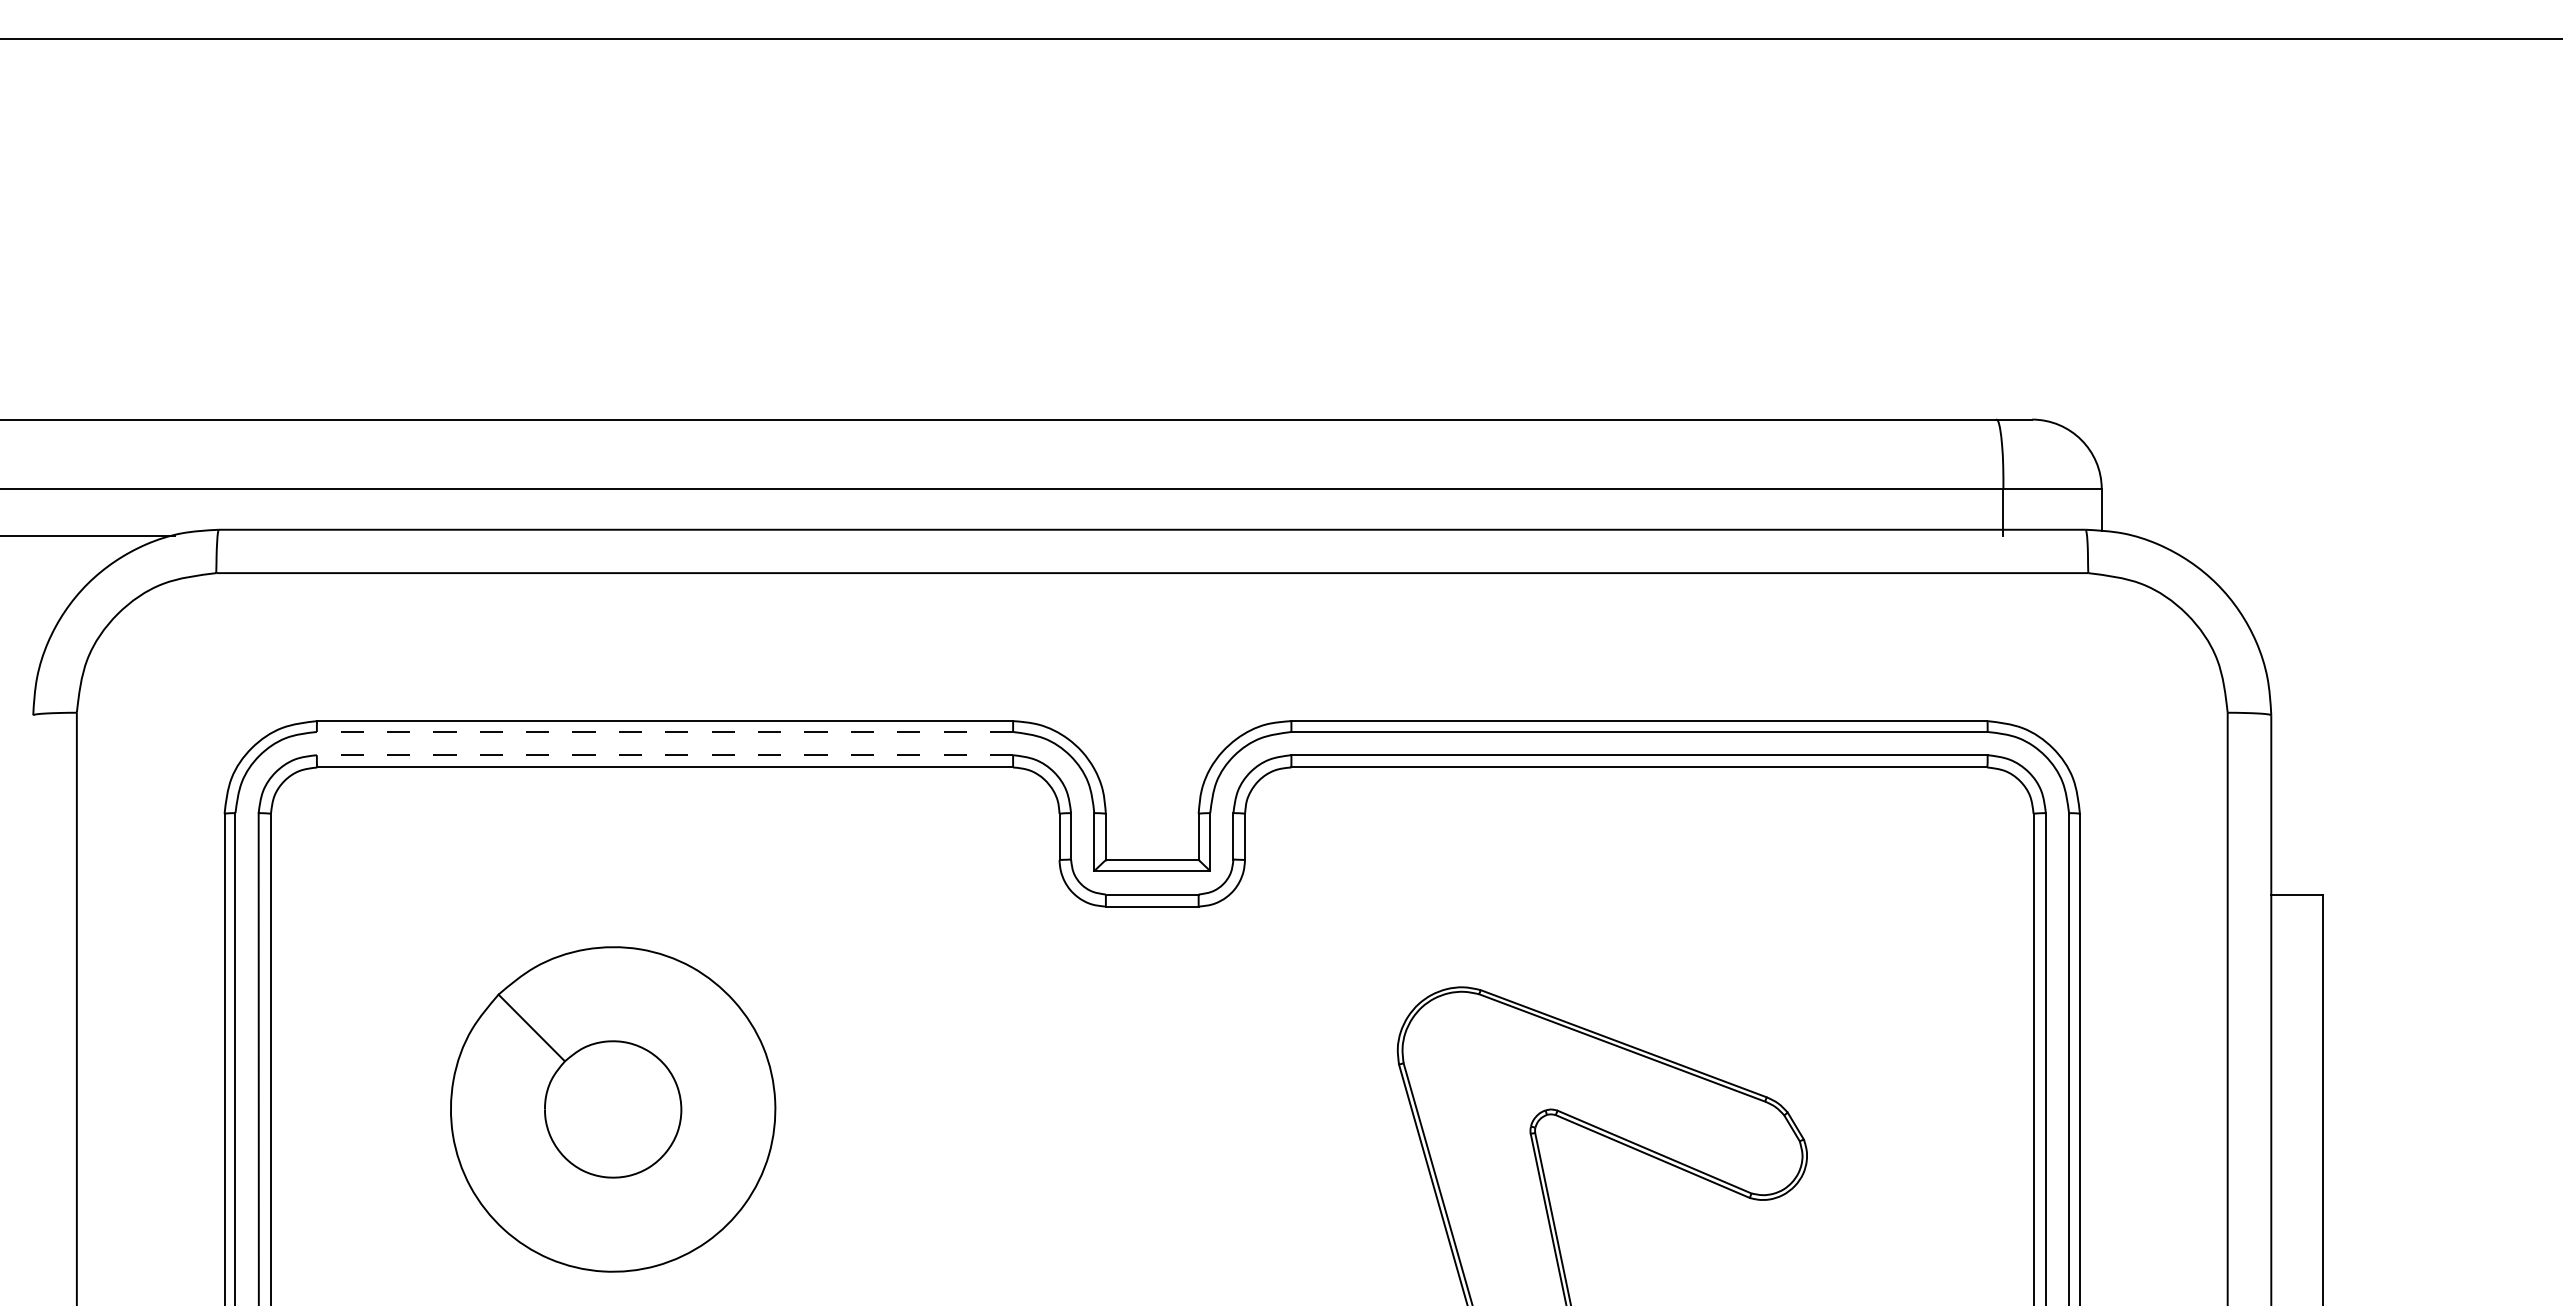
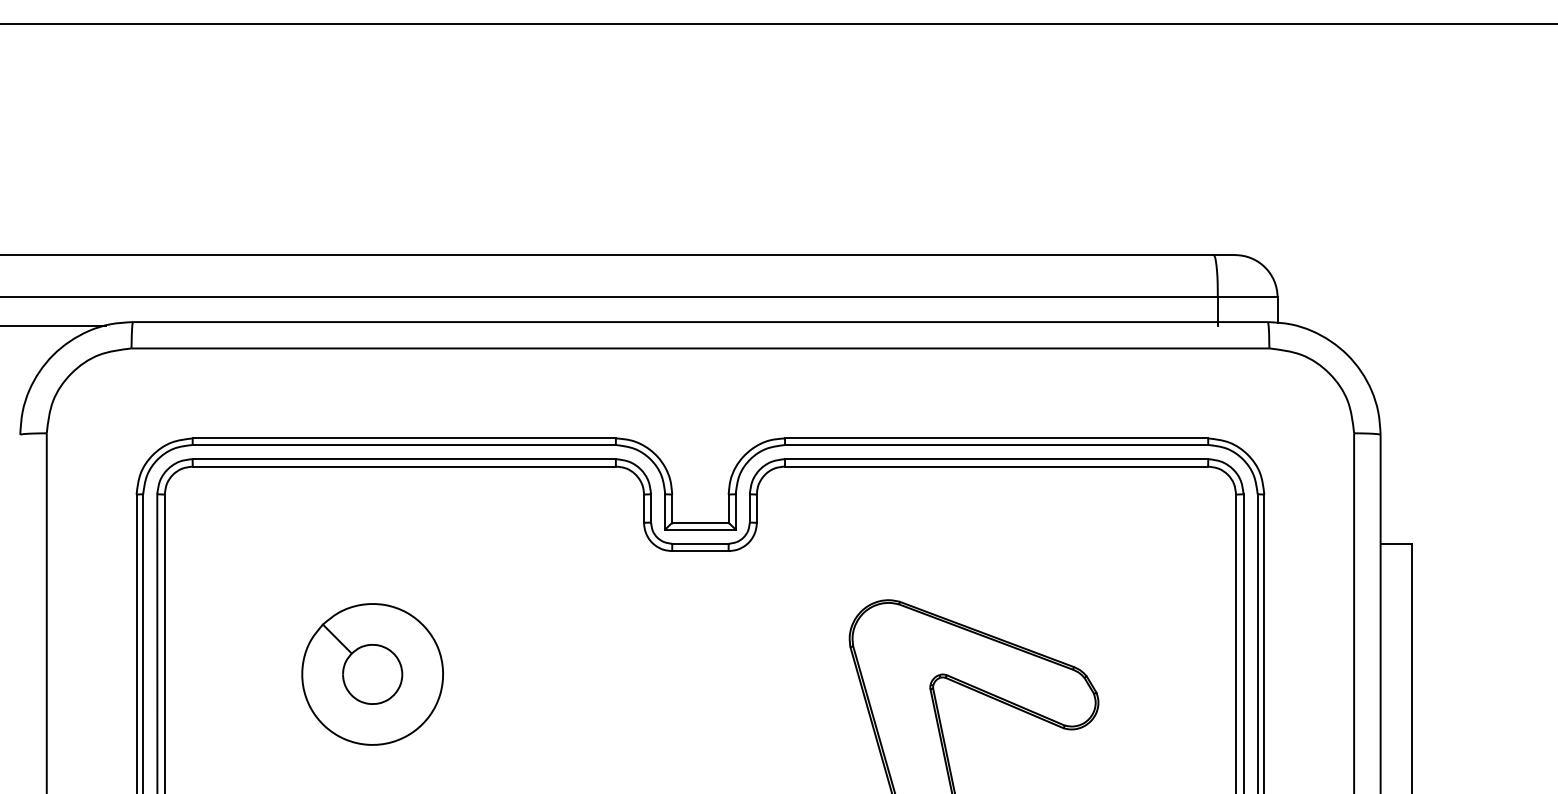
line: (665, 732) -> (404, 445), dashed -> solid
line: (665, 755) -> (404, 459), dashed -> solid
part: (612, 1109) -> (372, 674), size x0.71

